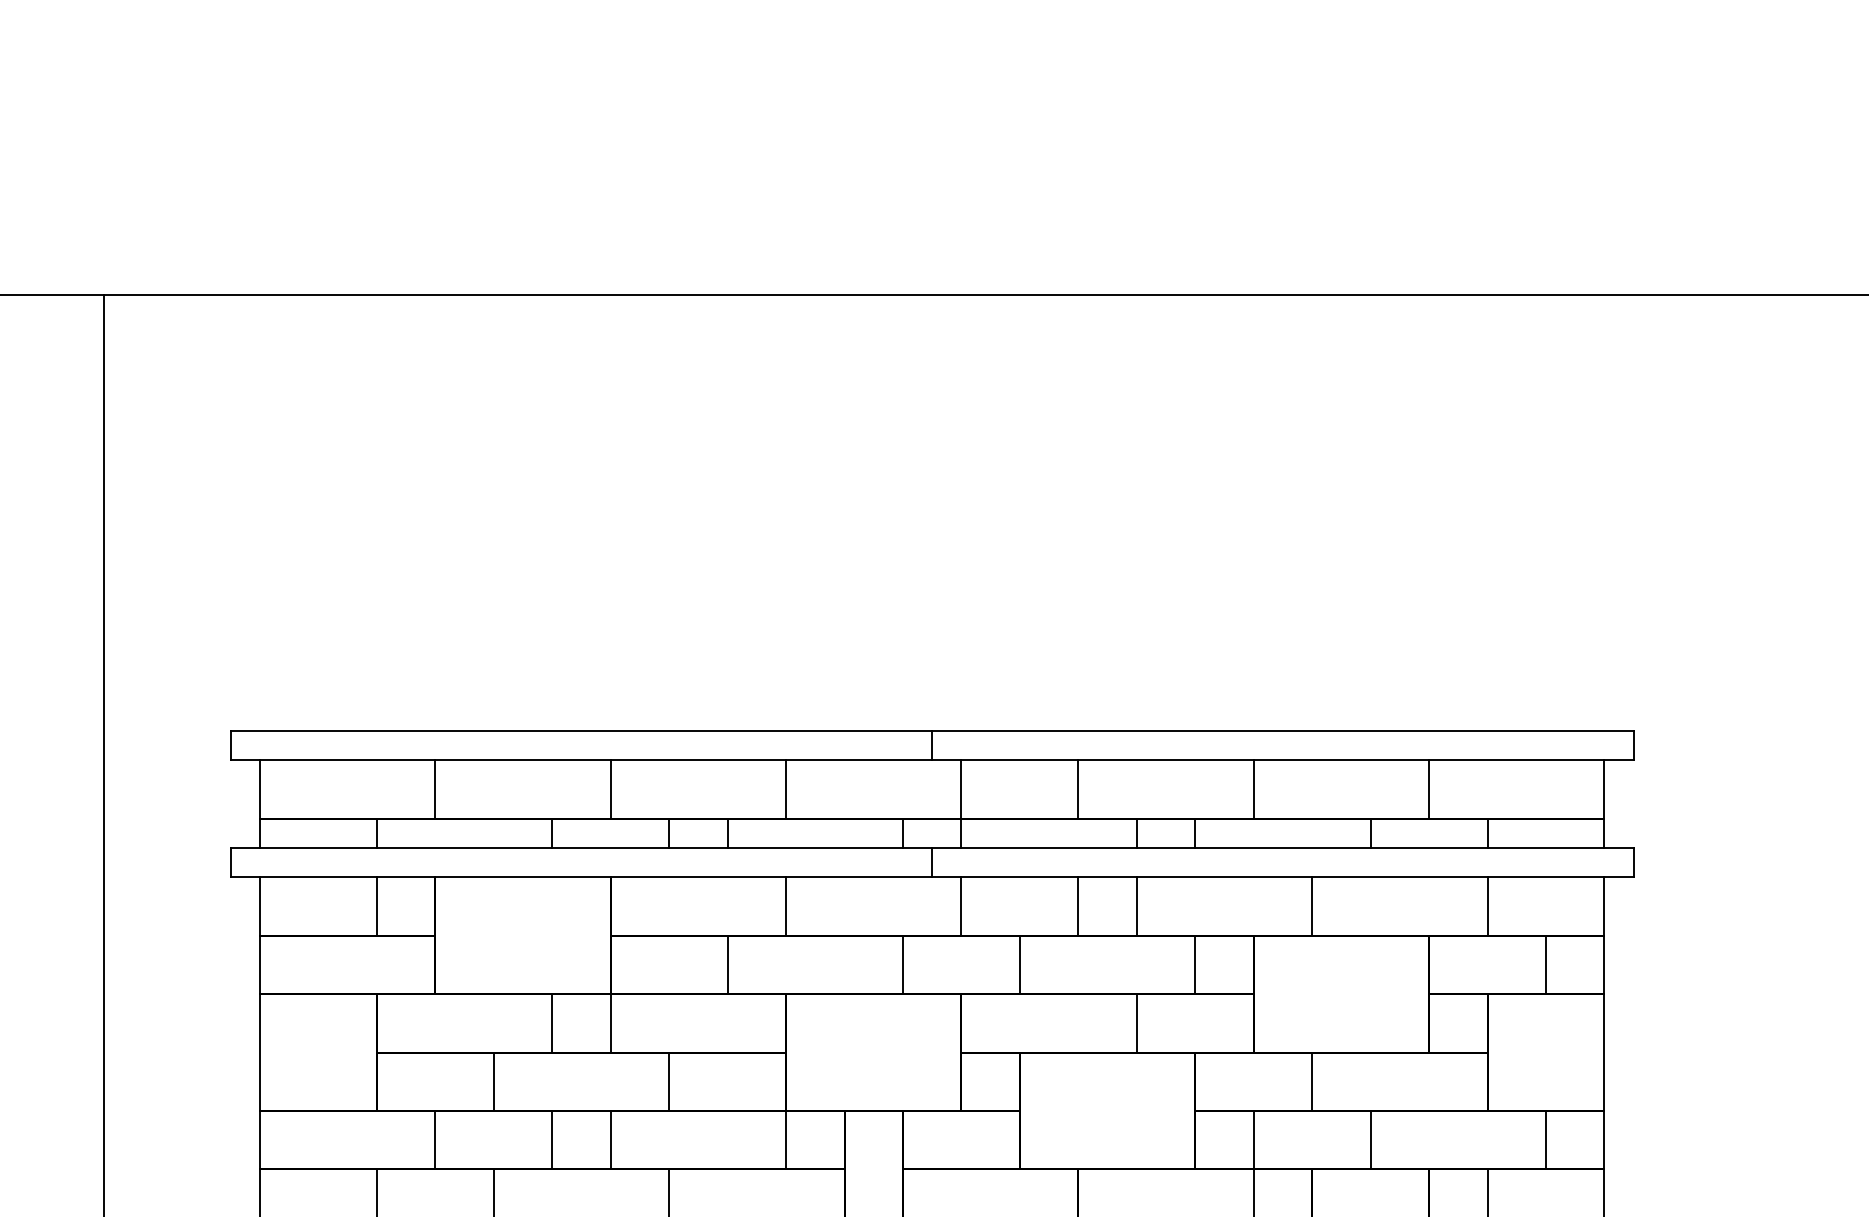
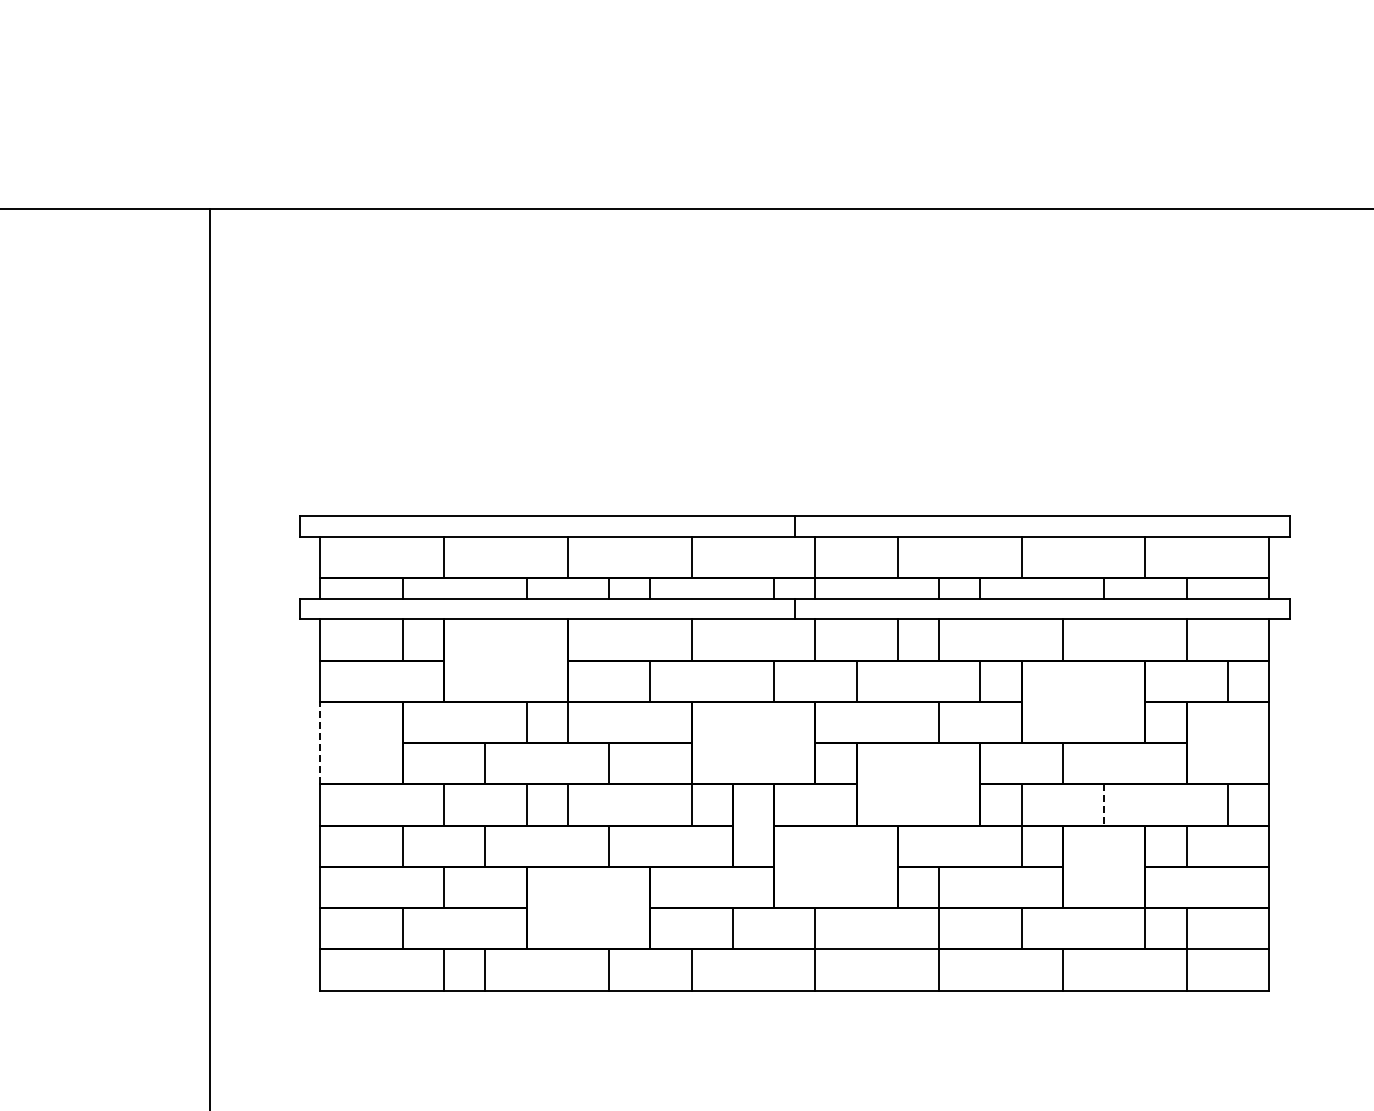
line: (260, 1051) -> (320, 742), solid -> dashed
line: (1371, 1140) -> (1104, 805), solid -> dashed

